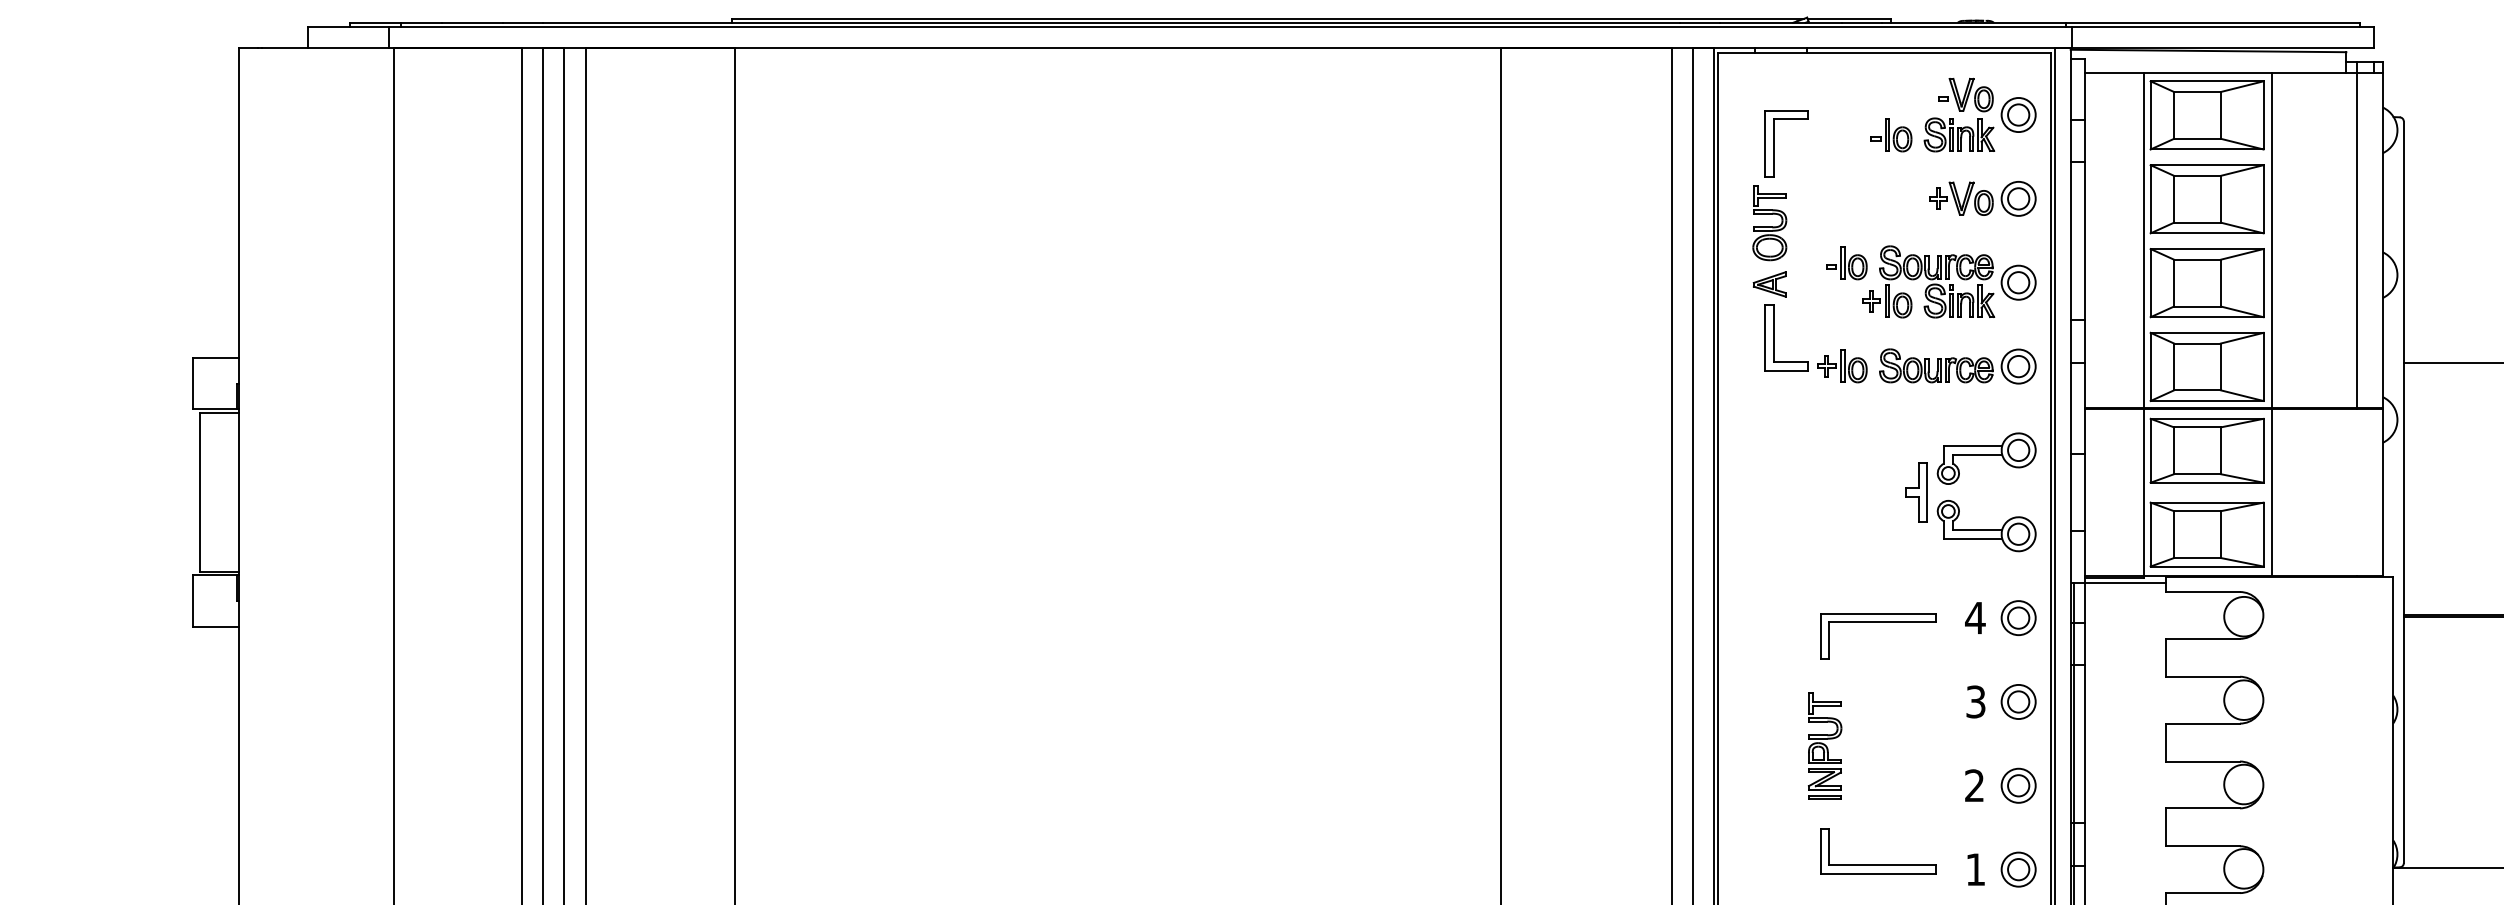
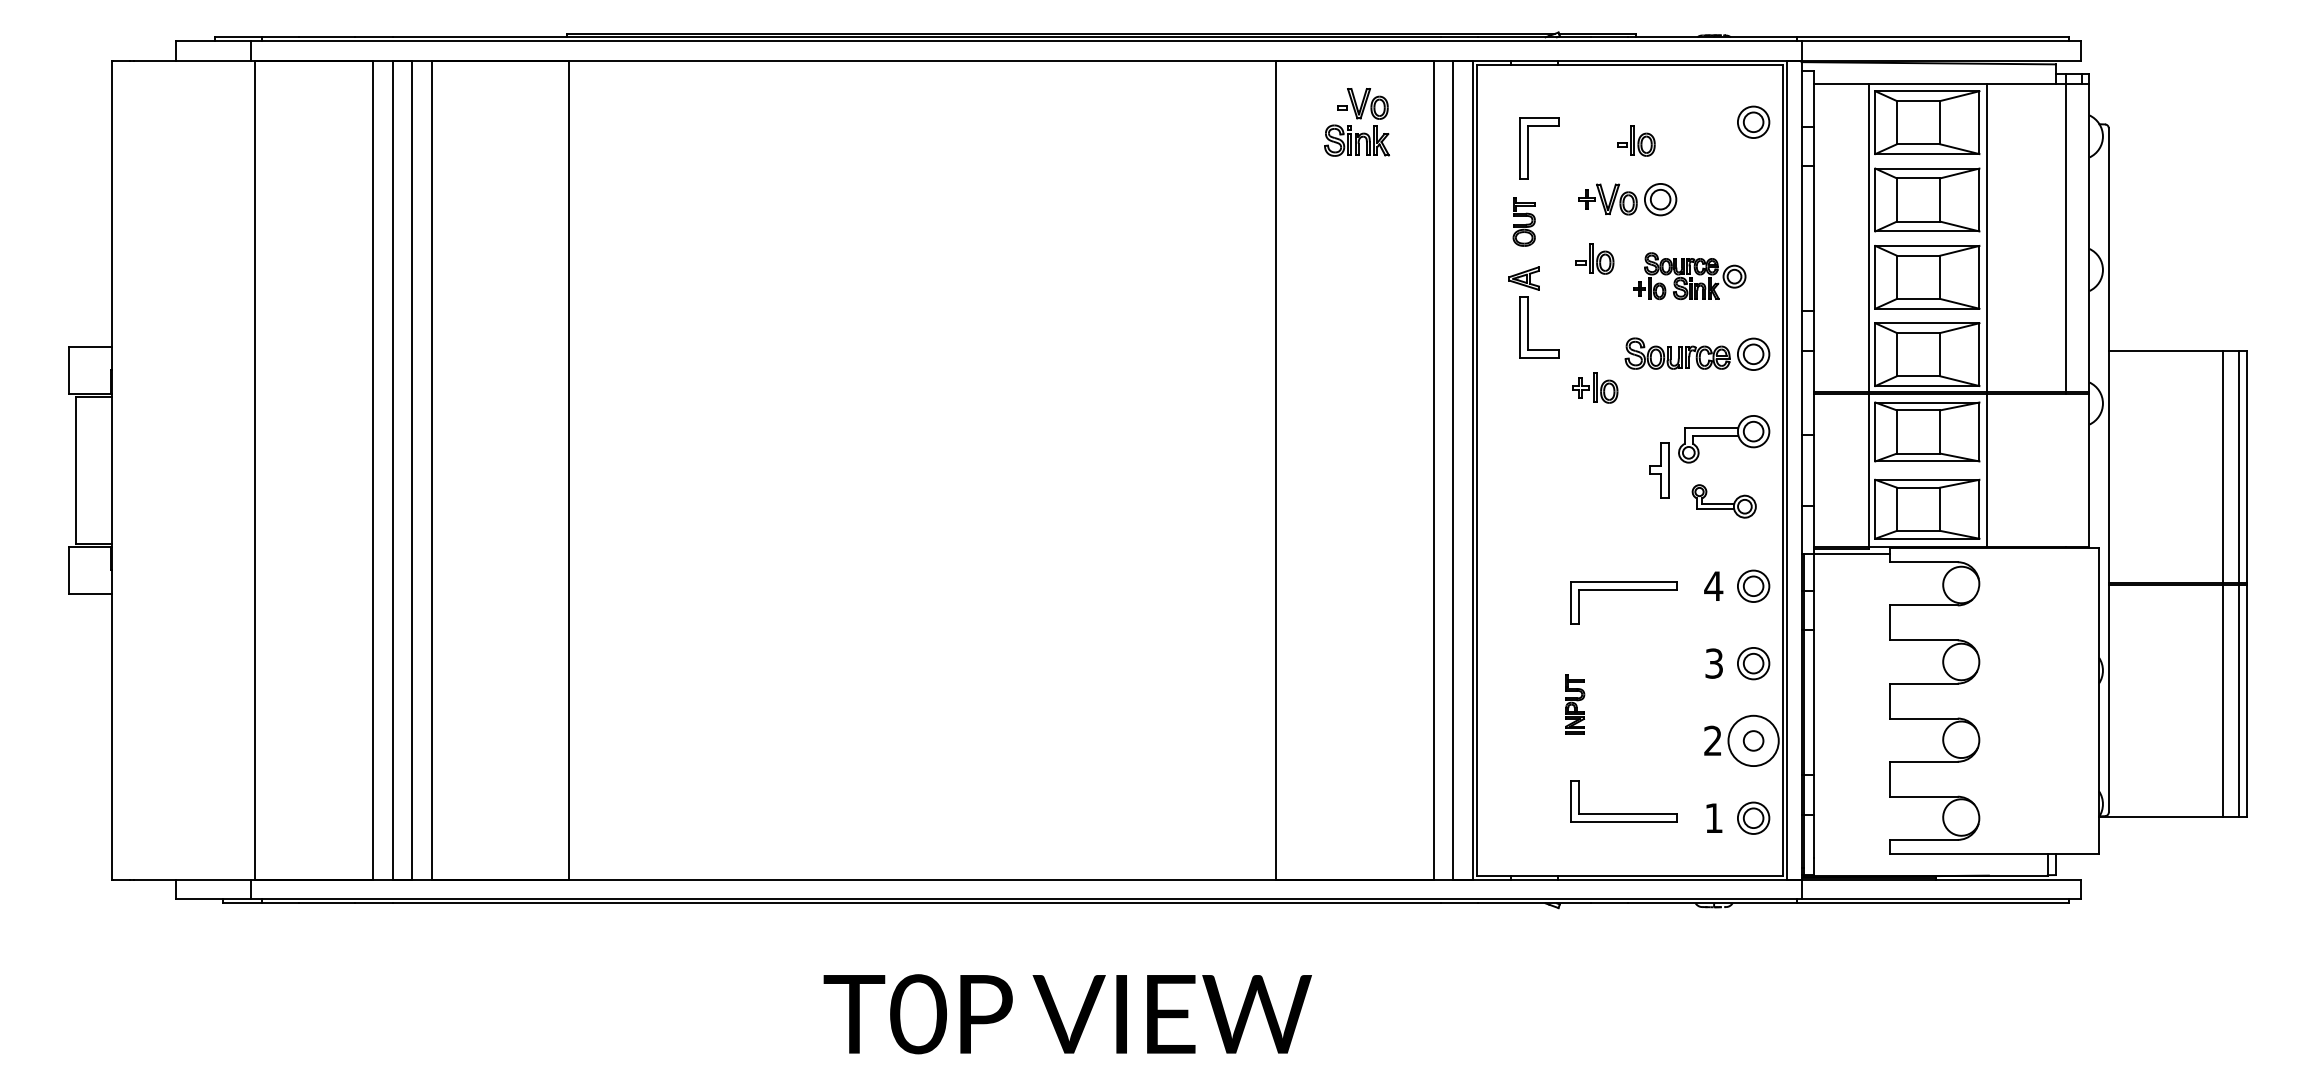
part: (1958, 115) -> (1356, 122), moved
part: (1982, 198) -> (1627, 199), moved
part: (1770, 222) -> (1524, 221), size x0.7
part: (1949, 281) -> (1689, 275), size x0.7
part: (1842, 365) -> (1595, 387), moved
part: (1987, 526) -> (1724, 501), size x0.7
part: (1825, 746) -> (1575, 704), size x0.6
circle: (2018, 785) -> (1753, 740), size x1.6

